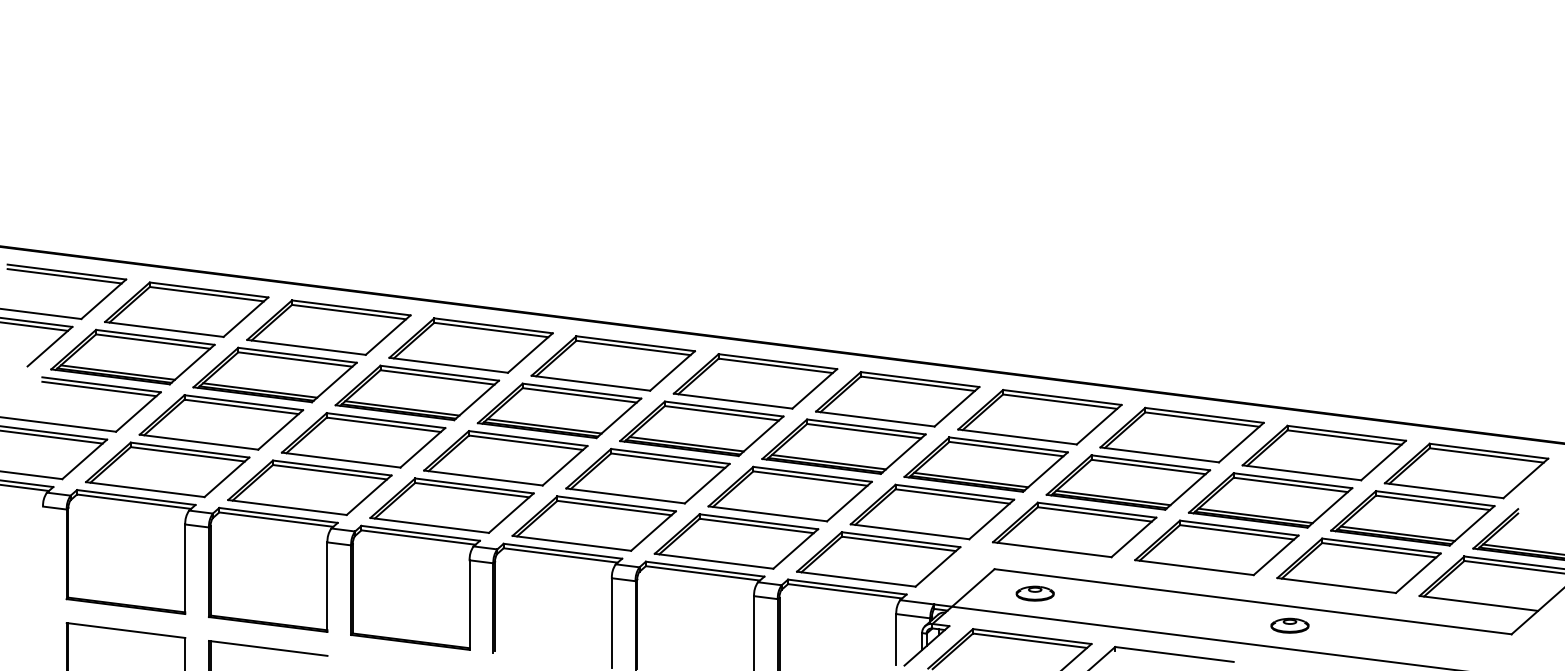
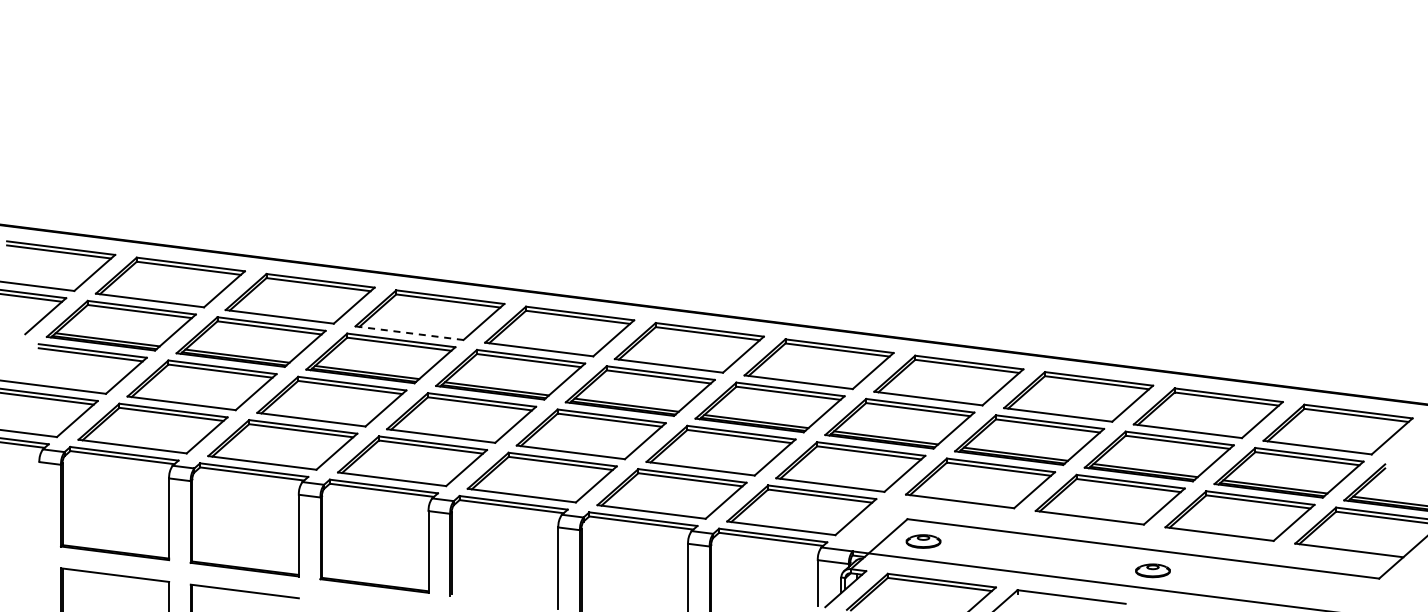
line: (448, 365) -> (409, 333), solid -> dashed
part: (1035, 593) -> (923, 541), moved
part: (1289, 625) -> (1152, 570), moved

